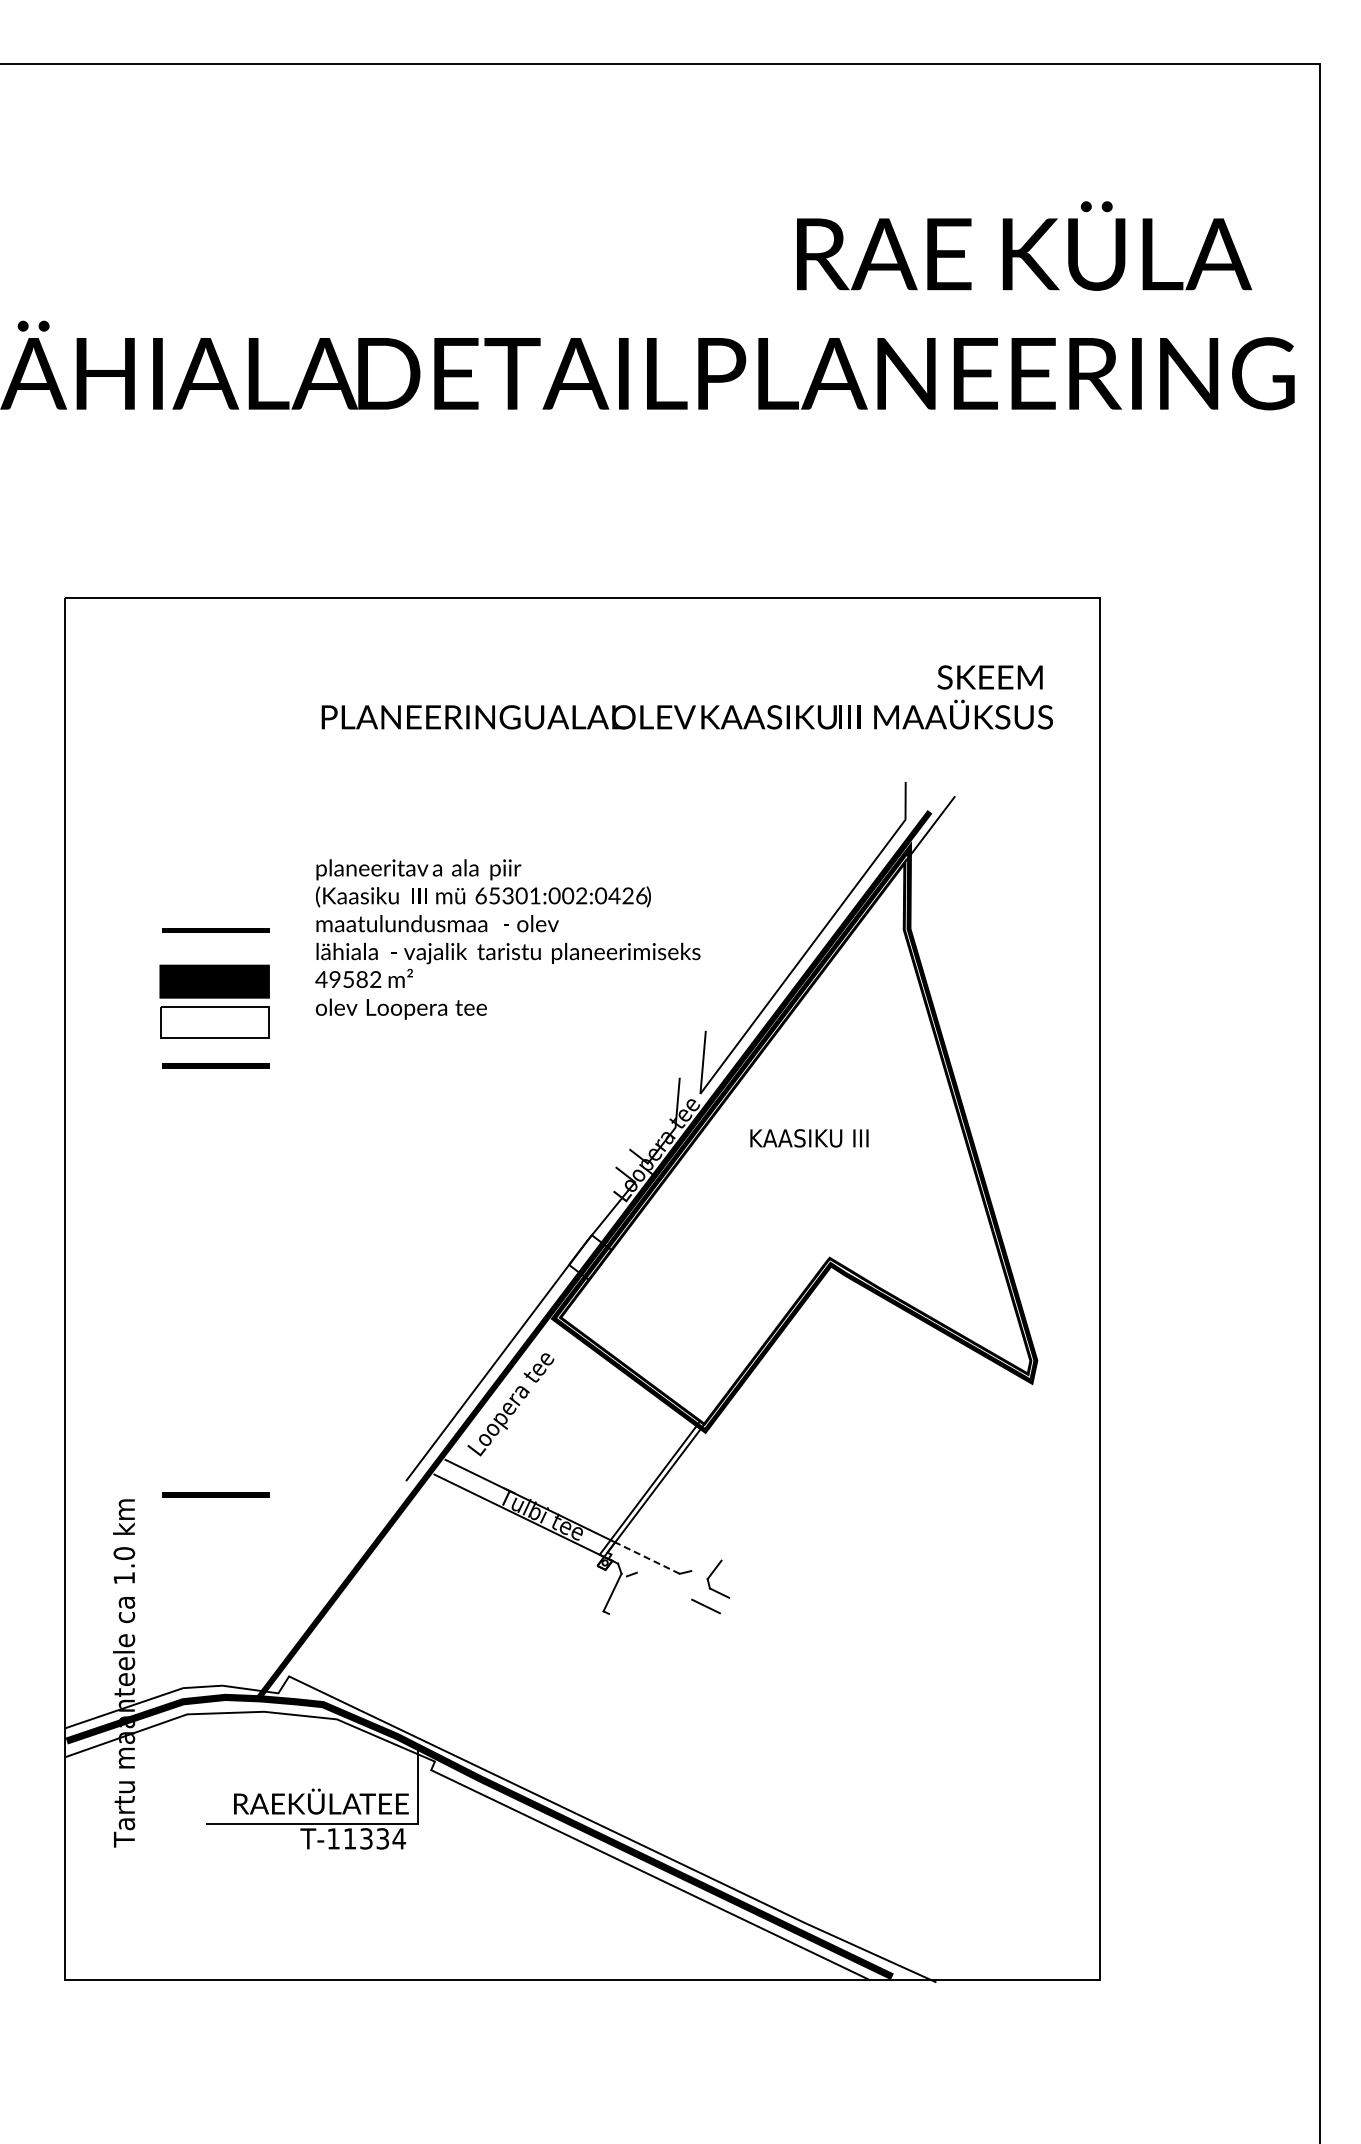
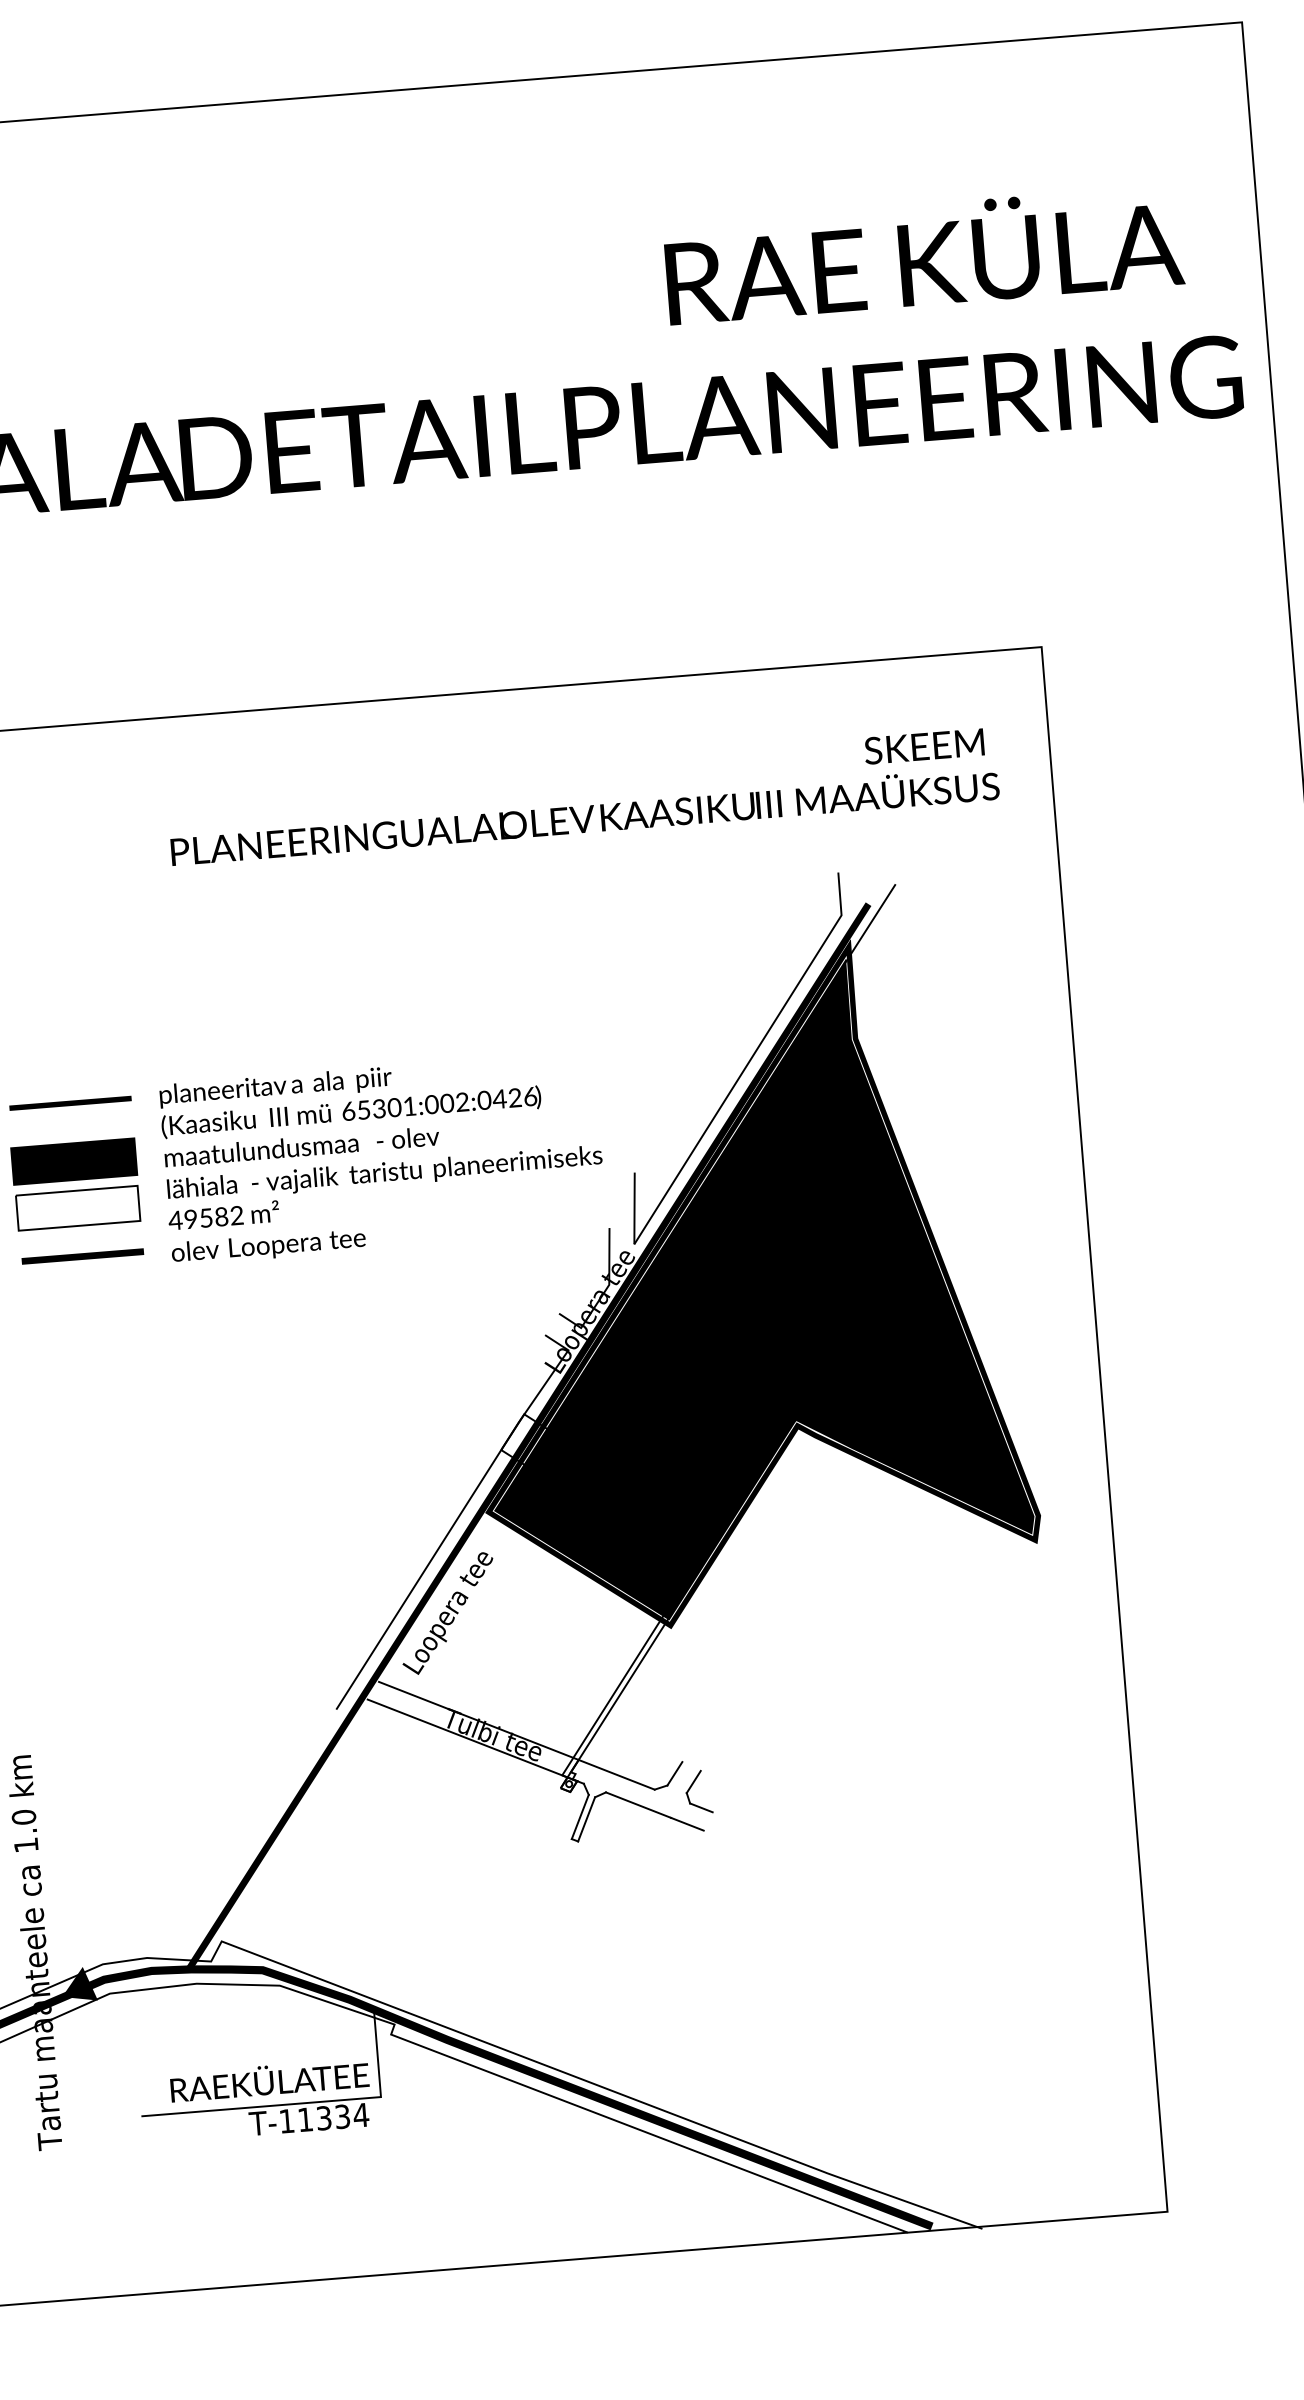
text: (507, 939) -> (382, 1158), moved
fill: (795, 1143) -> (746, 1291), added
line: (215, 1494) -> (121, 1742), removed
line: (647, 1558) -> (616, 1775), dashed -> solid
line: (698, 1561) -> (674, 1774), added
line: (664, 1585) -> (638, 1804), added
line: (617, 1594) -> (586, 1818), added
fill: (160, 1704) -> (78, 1984), added

